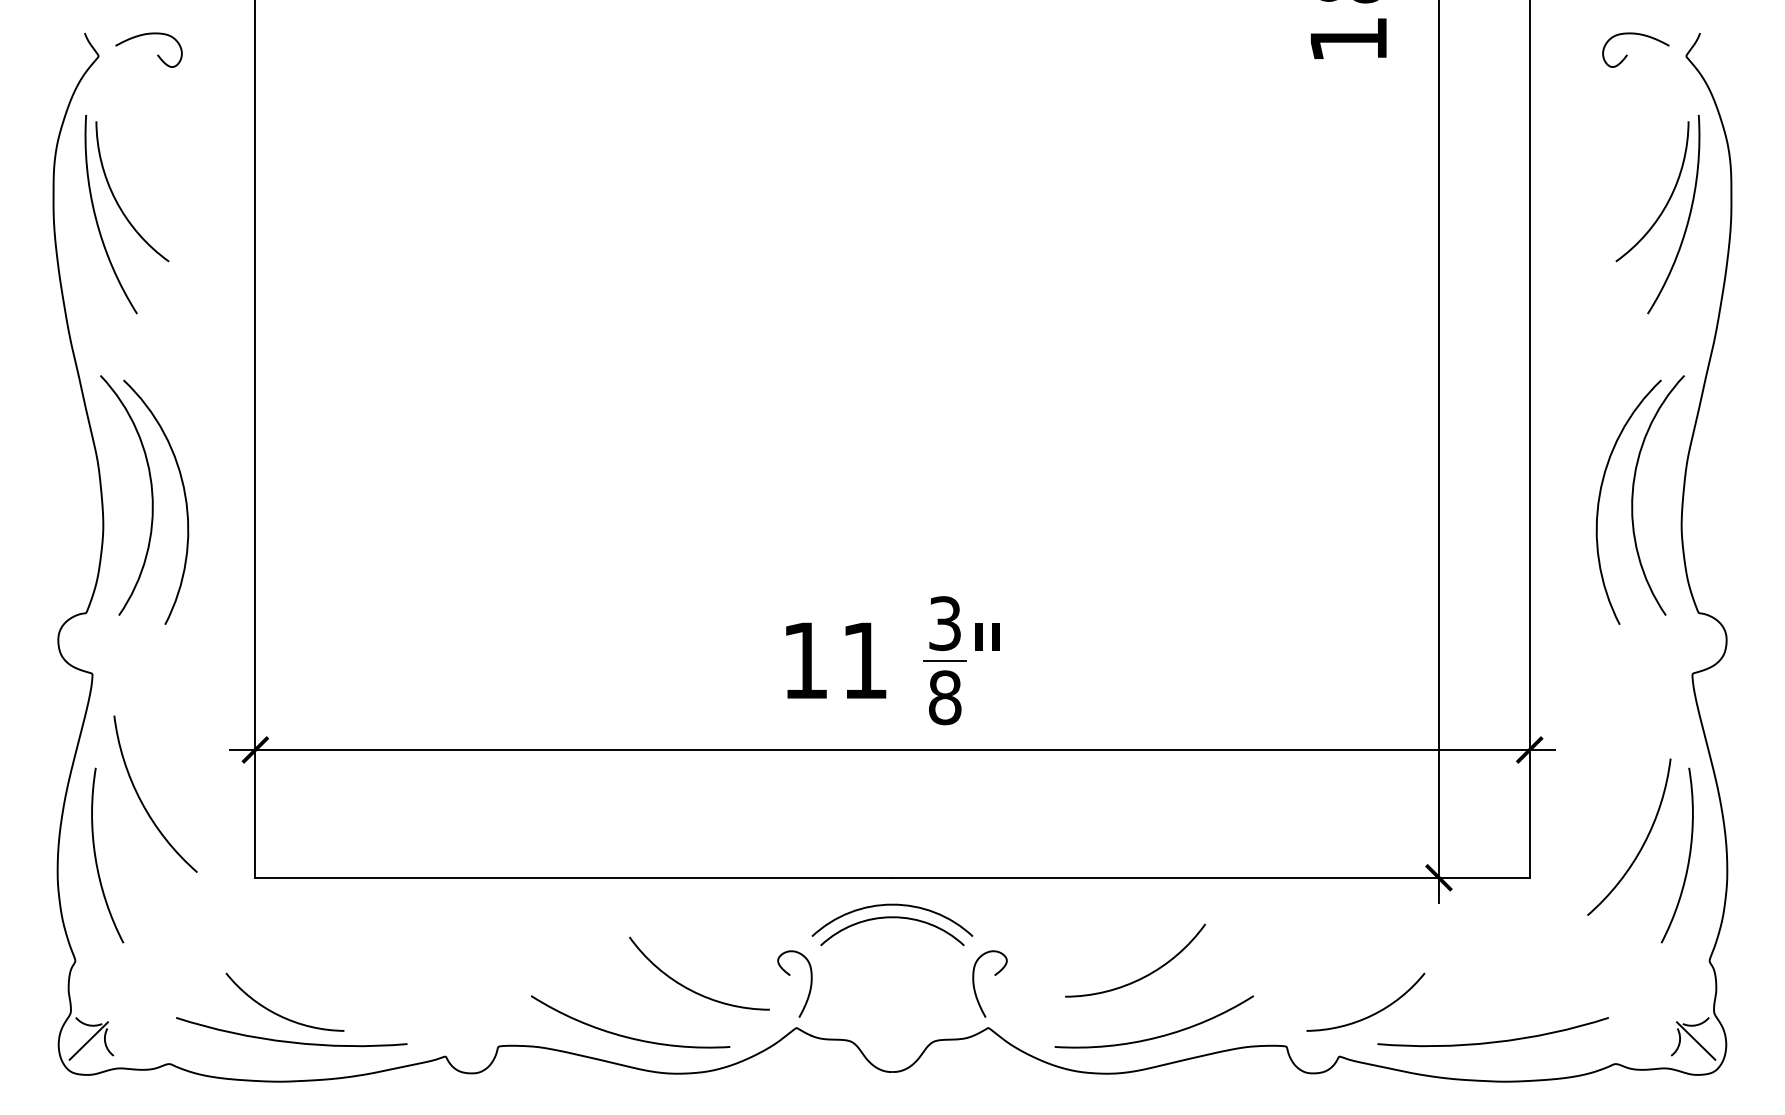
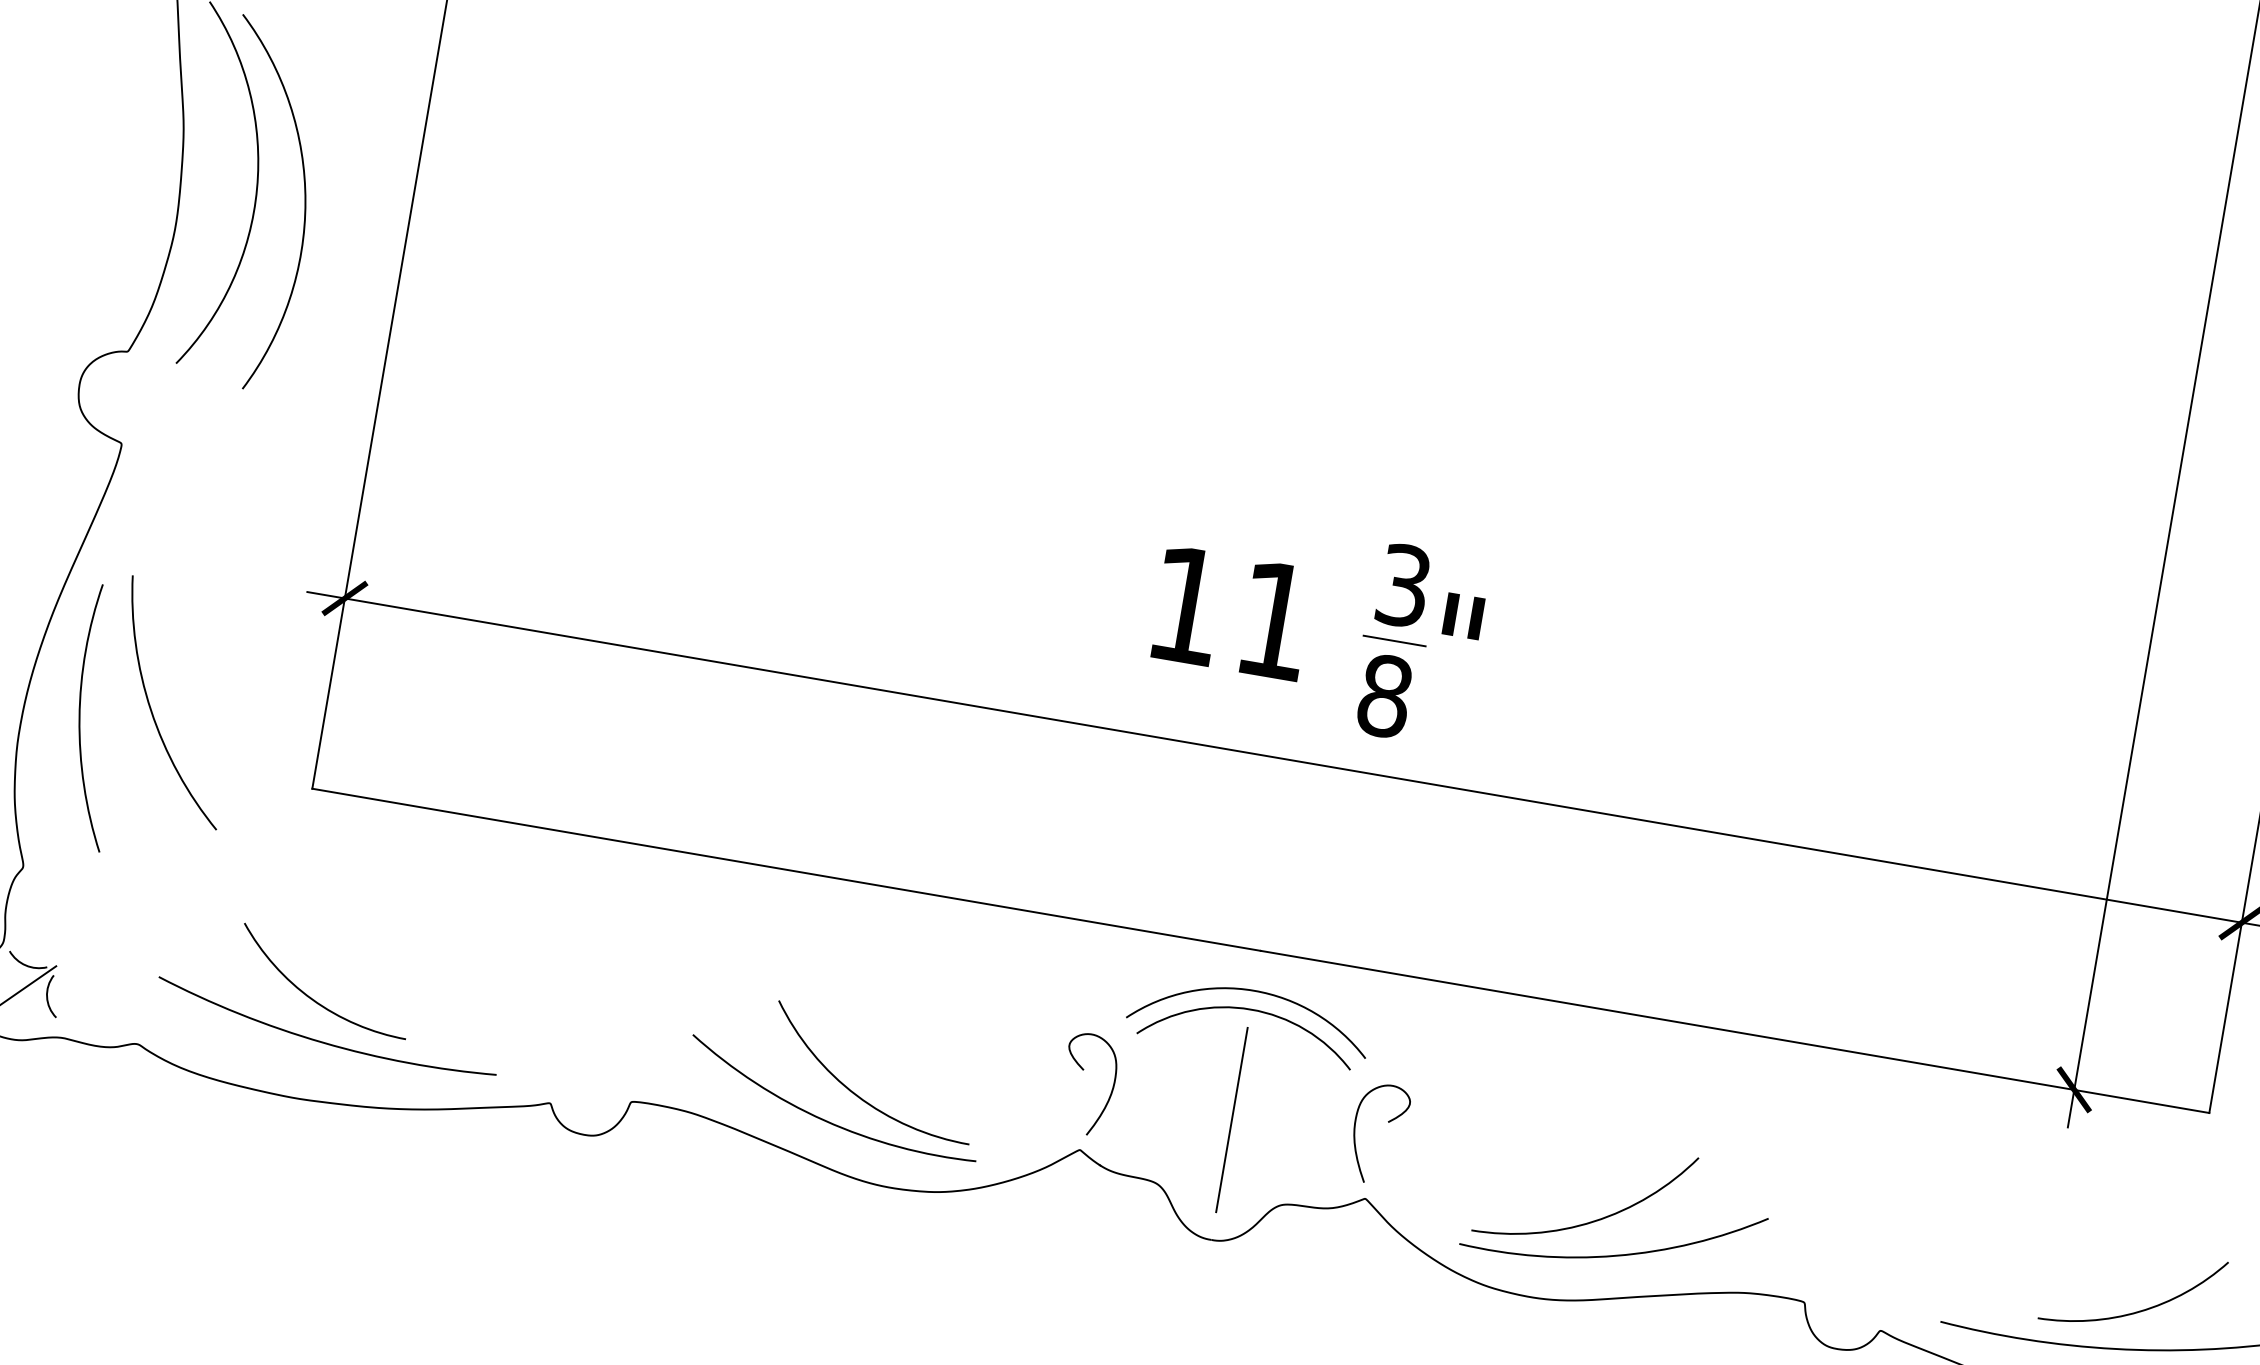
arc: (141, 799) -> (151, 707), moved
arc: (1143, 976) -> (1593, 1220), moved
arc: (691, 989) -> (857, 1094), moved
line: (892, 991) -> (1231, 1120), added
arc: (1371, 1014) -> (2138, 1310), moved

